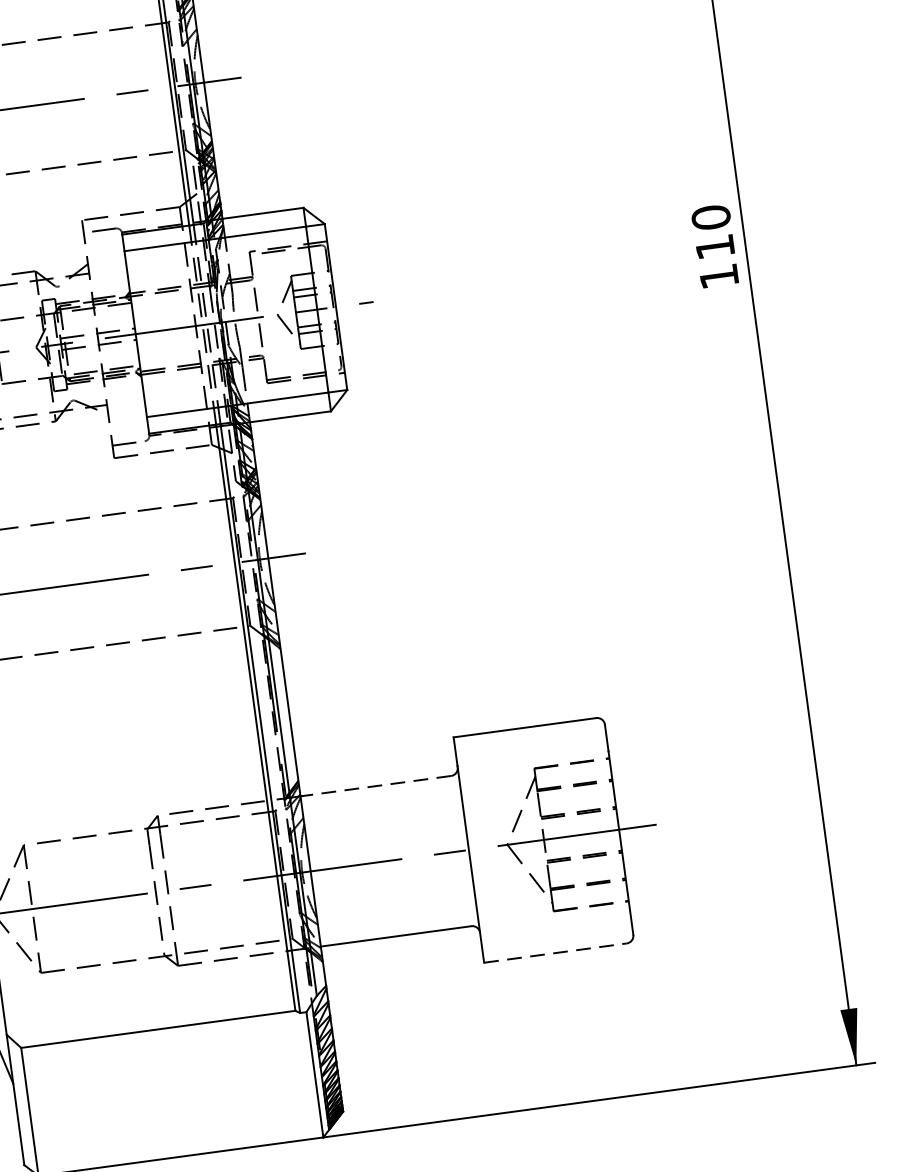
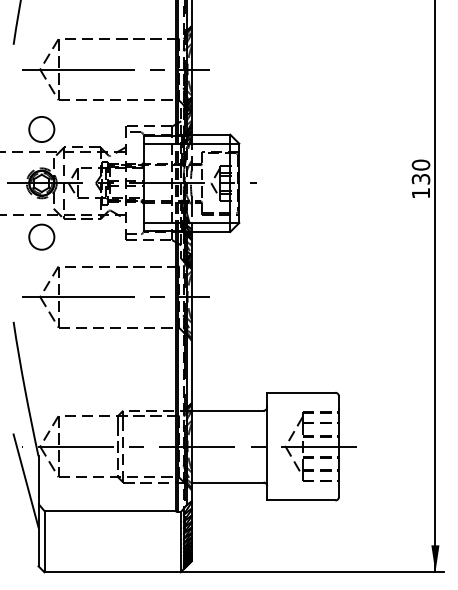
text: (714, 247) -> (420, 179), 110 -> 130
line: (375, 785) -> (227, 410), dashed -> solid
line: (555, 953) -> (301, 500), dashed -> solid

